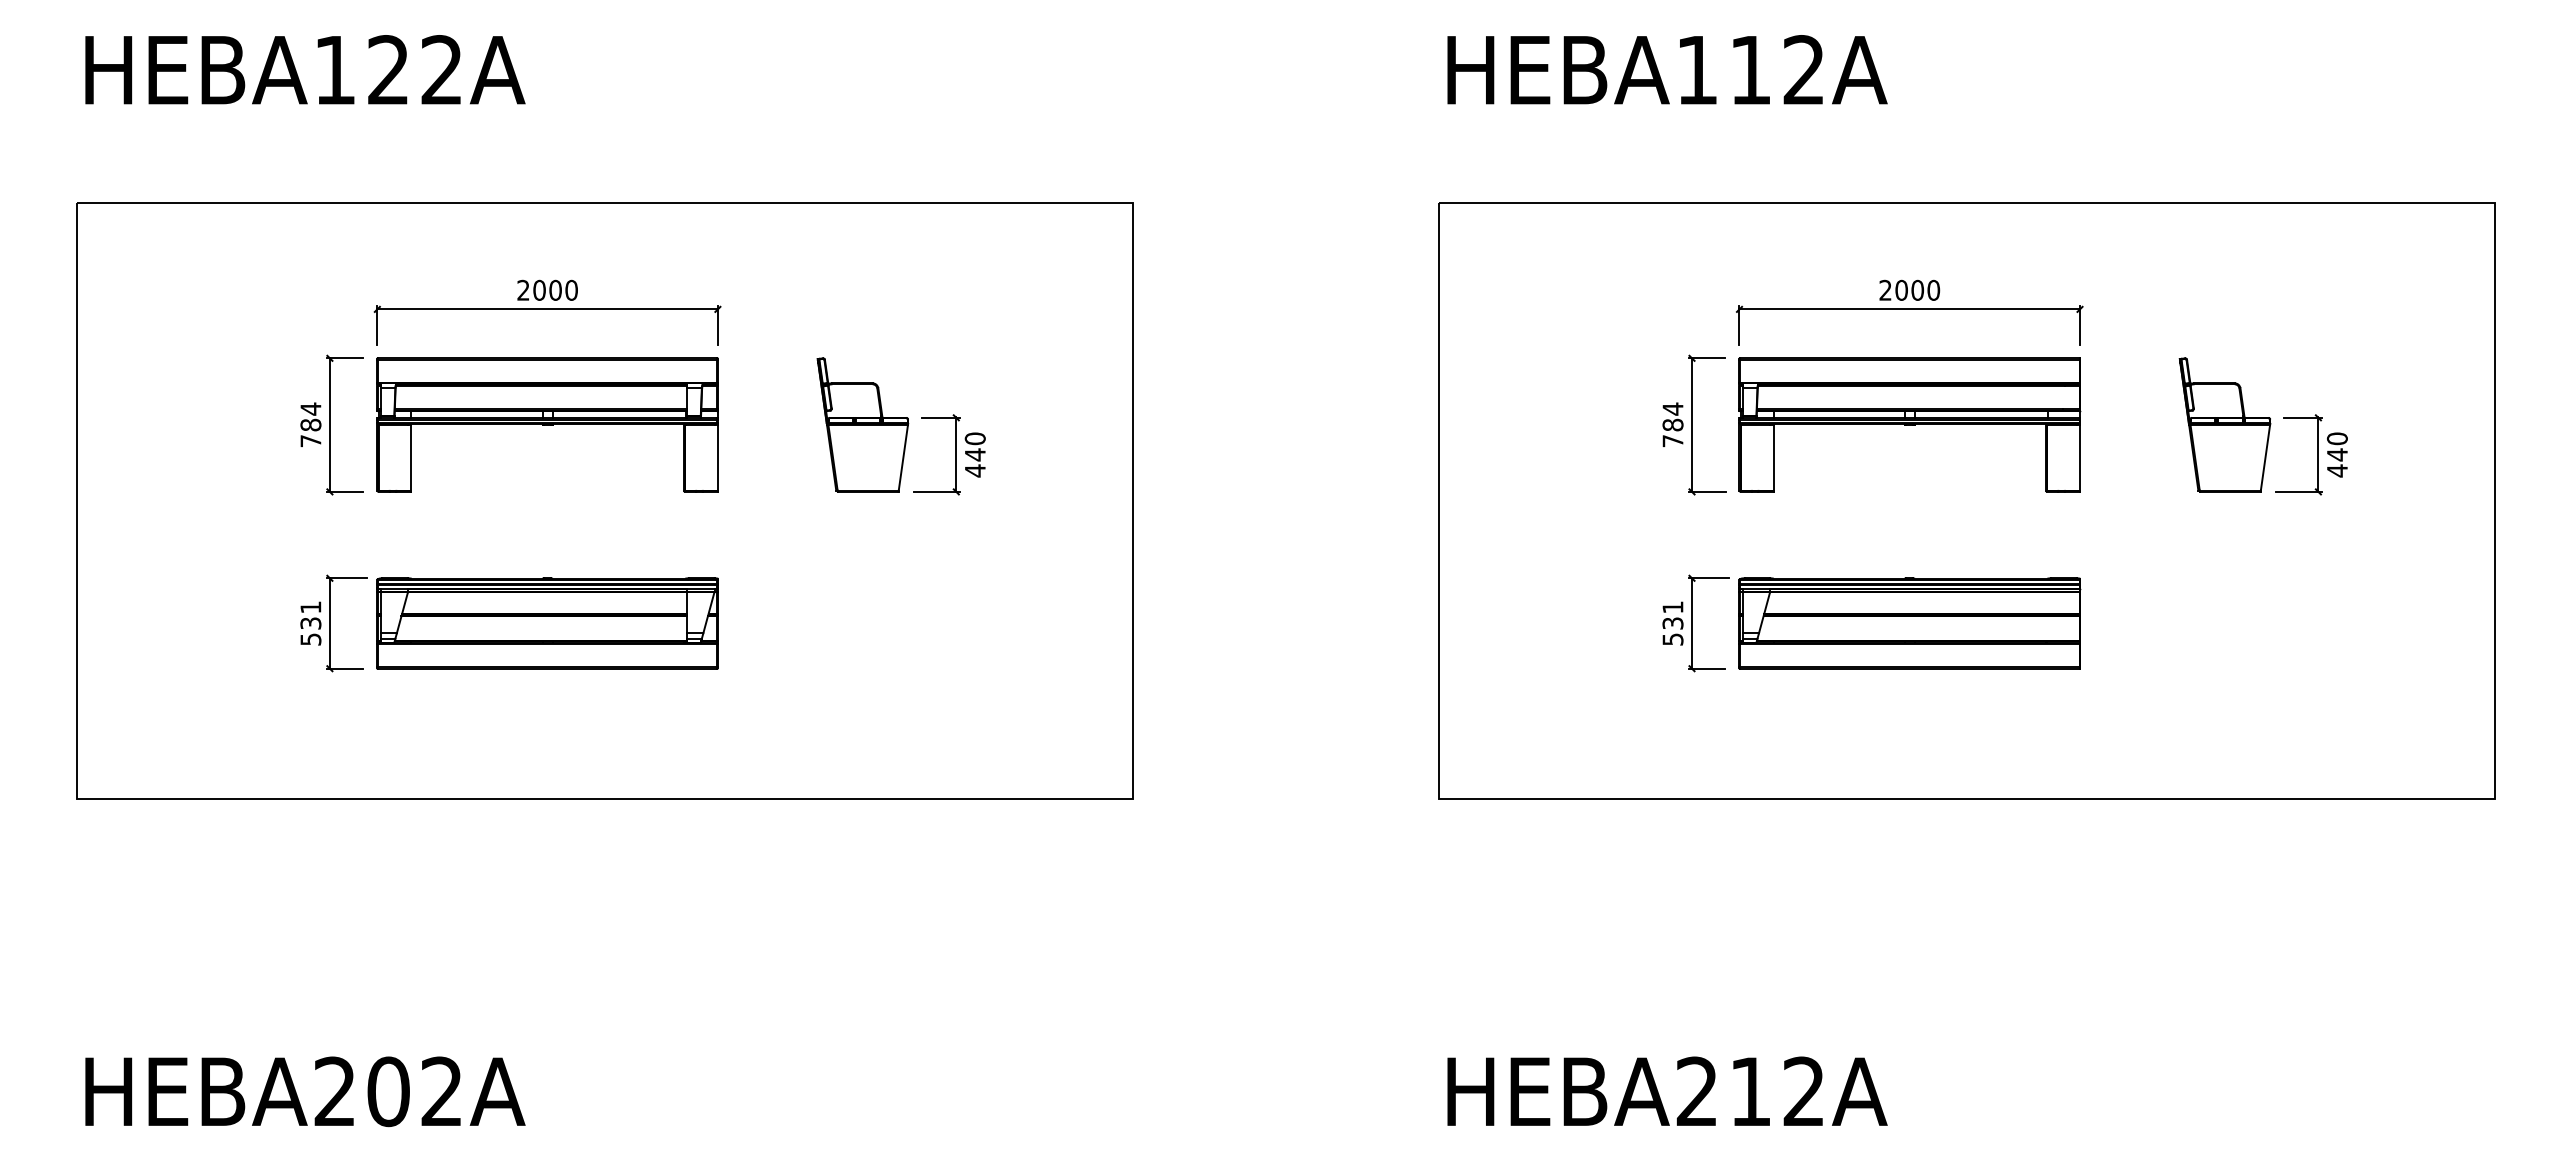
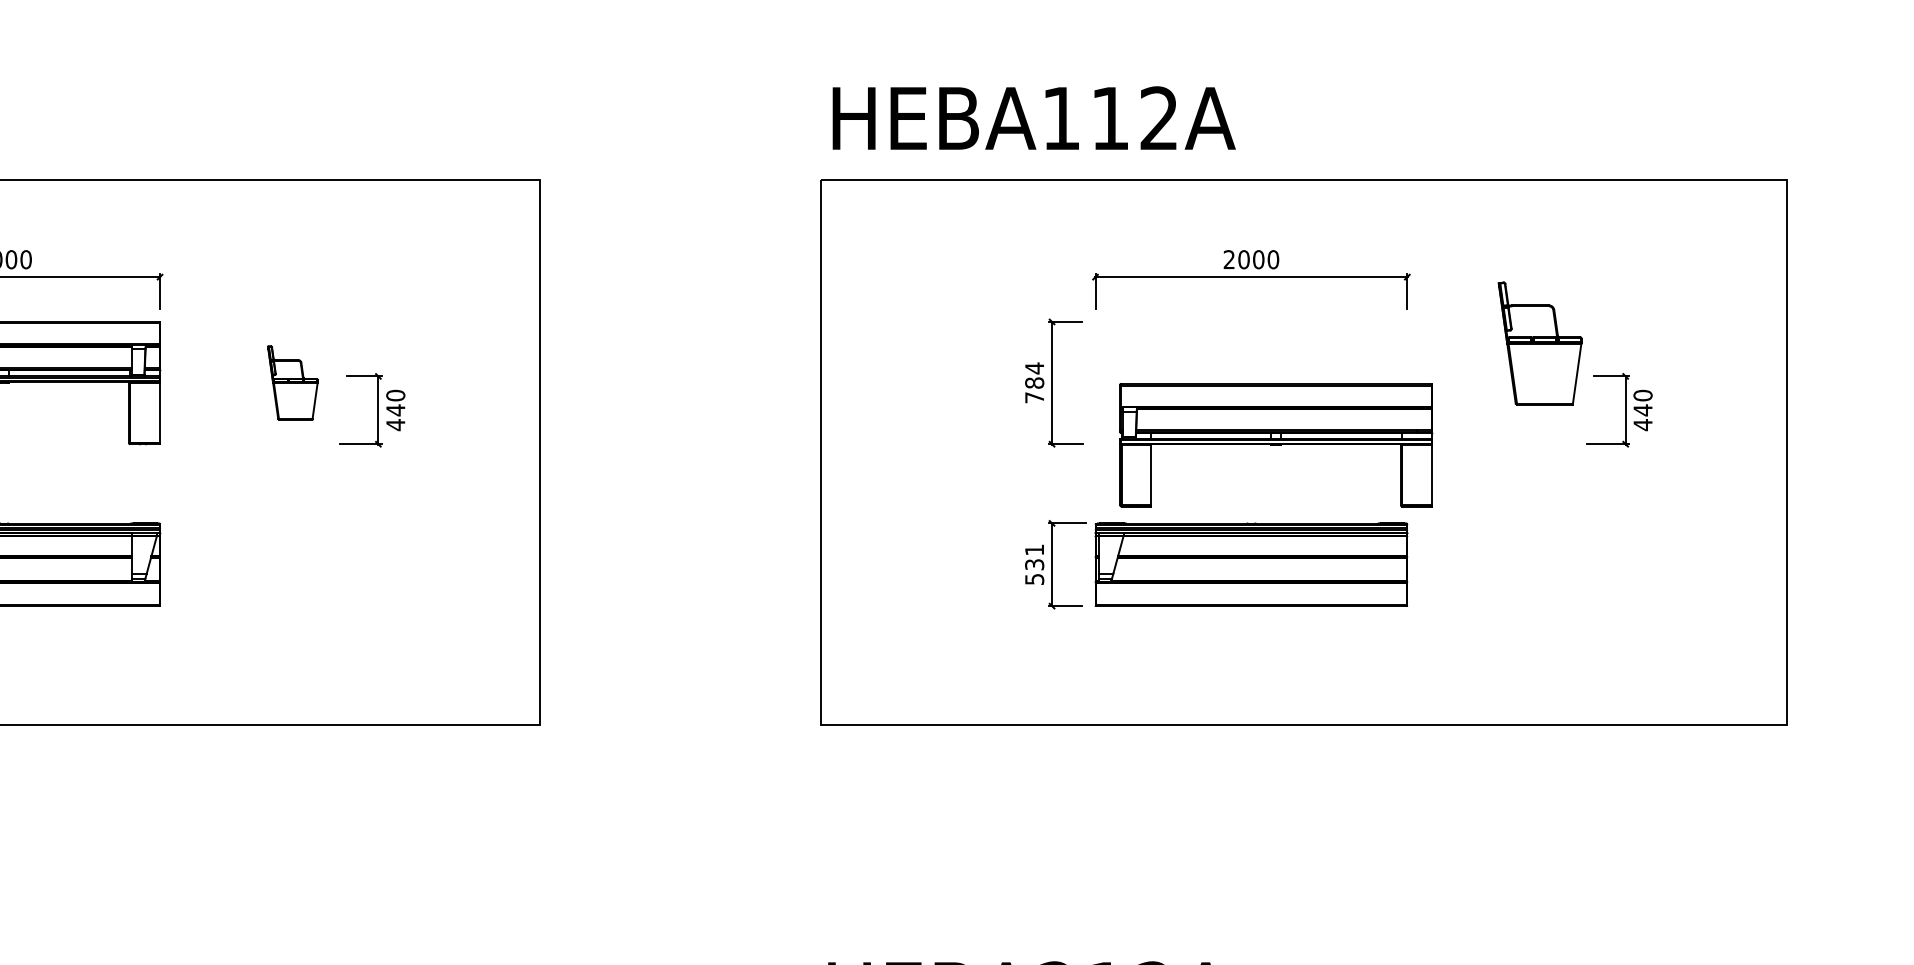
text: (1667, 69) -> (1034, 117), moved
part: (862, 424) -> (292, 382), size x0.6
part: (1909, 424) -> (1275, 444), moved
part: (2224, 424) -> (1539, 343), moved

